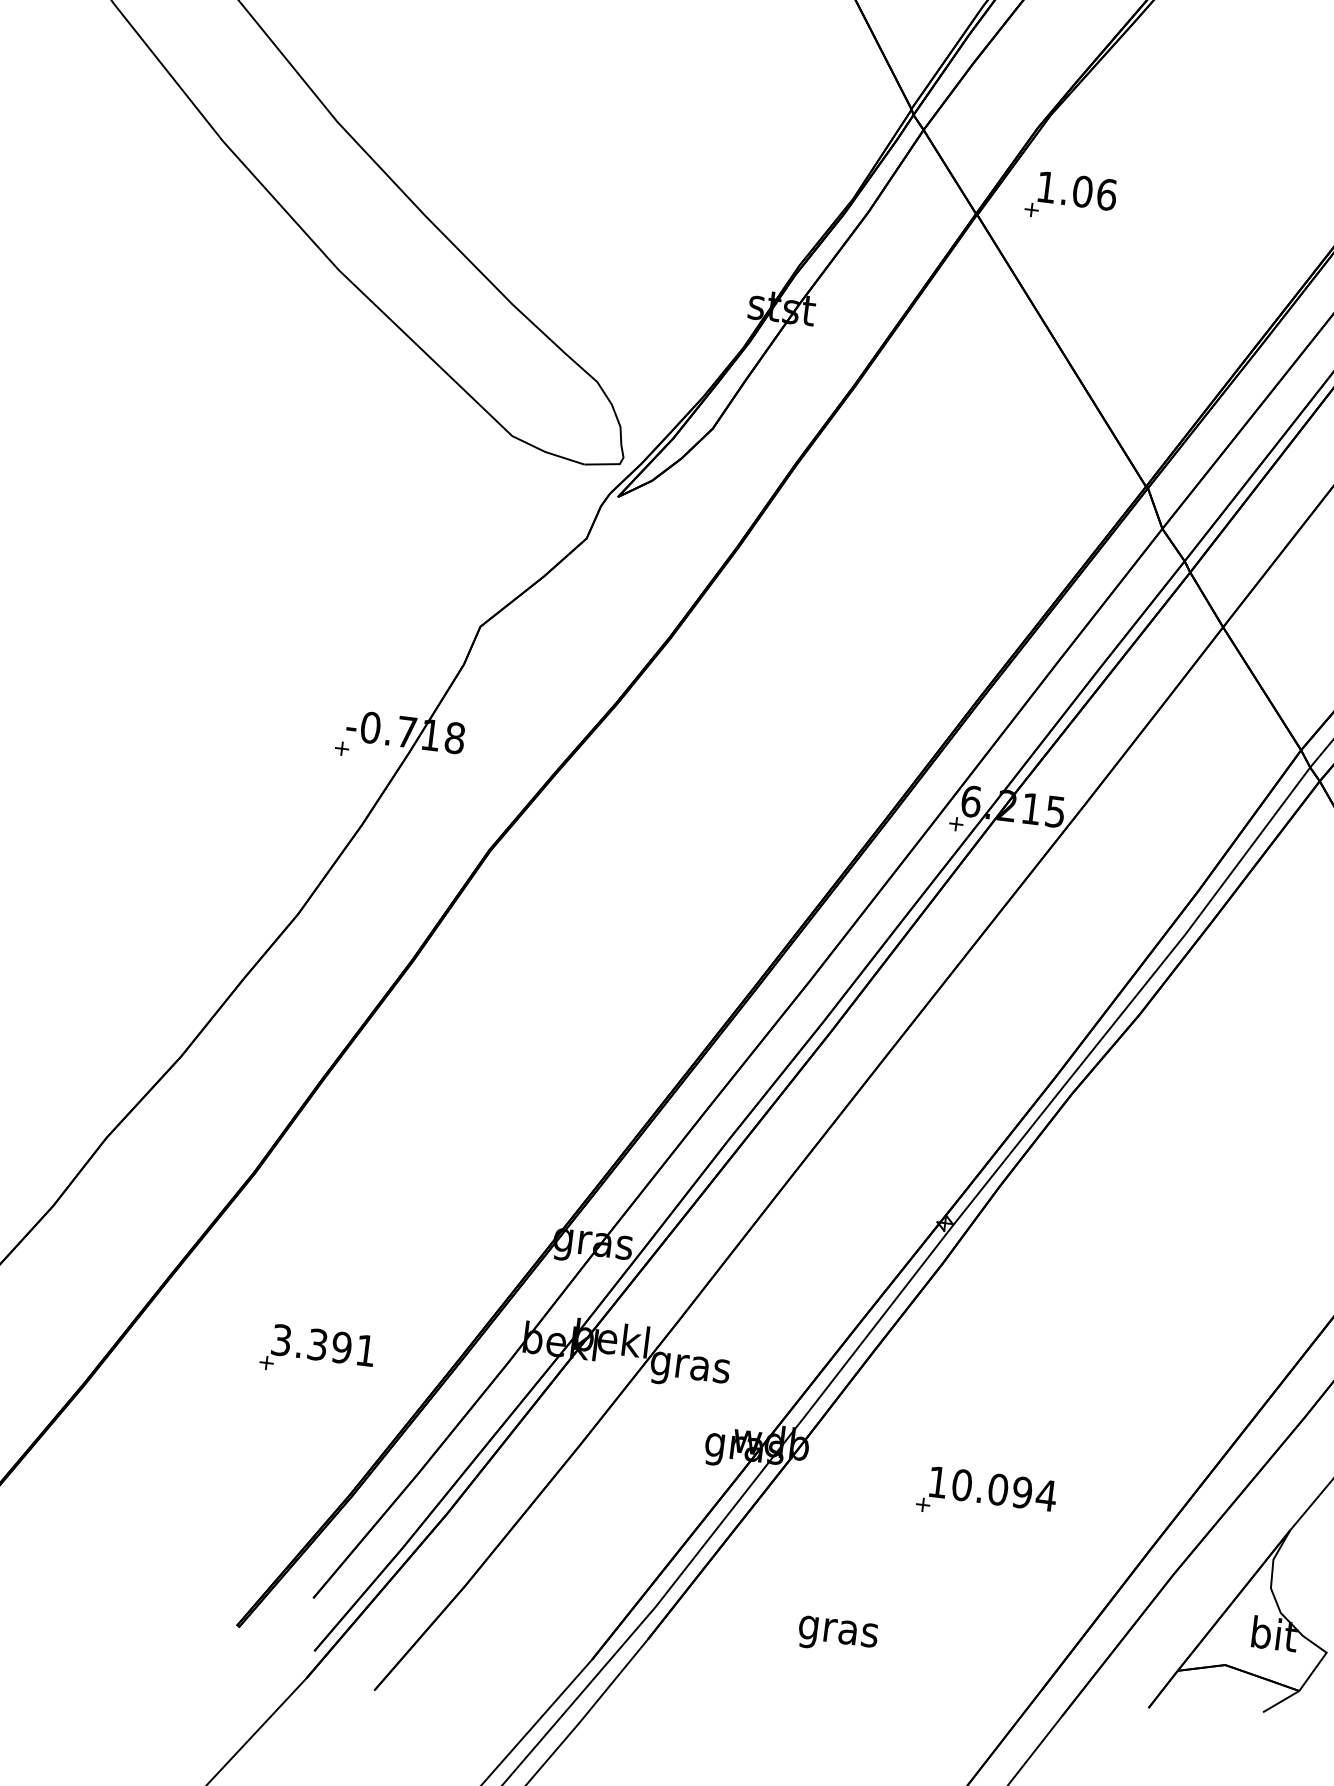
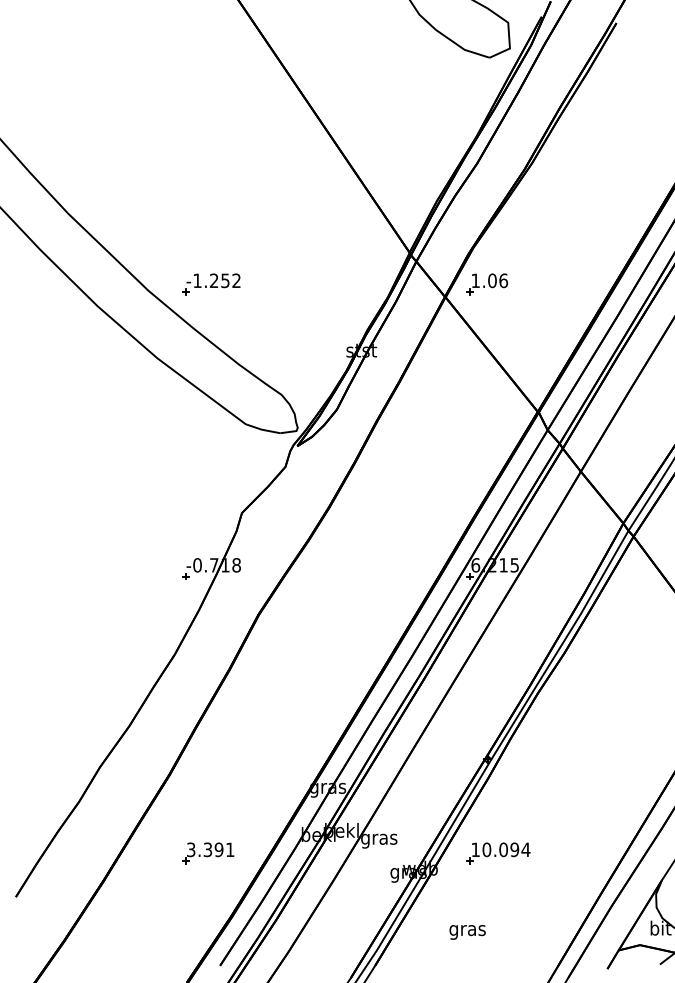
part: (475, 125) -> (211, 284), added
part: (986, 1496) -> (498, 853), moved
text: (837, 1635) -> (467, 932), moved

